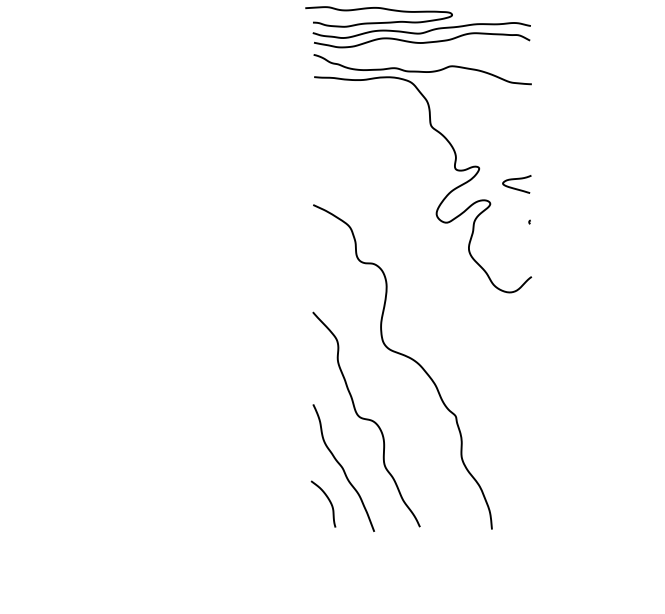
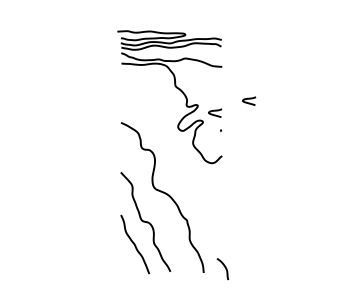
curve: (590, 154) -> (249, 99), added
curve: (327, 500) -> (224, 267), moved

